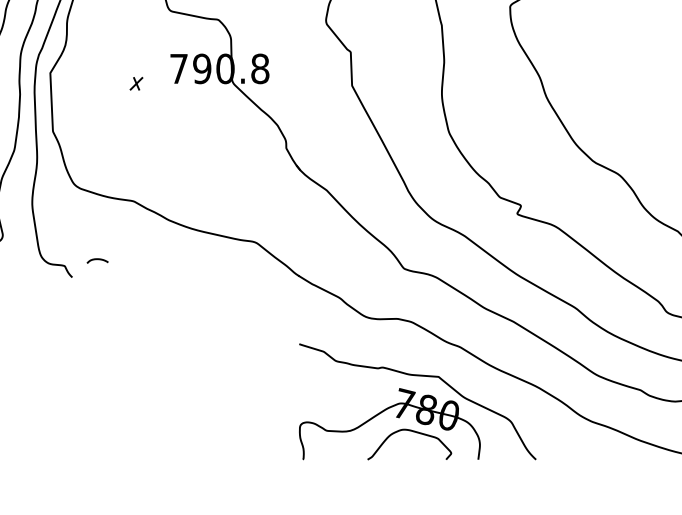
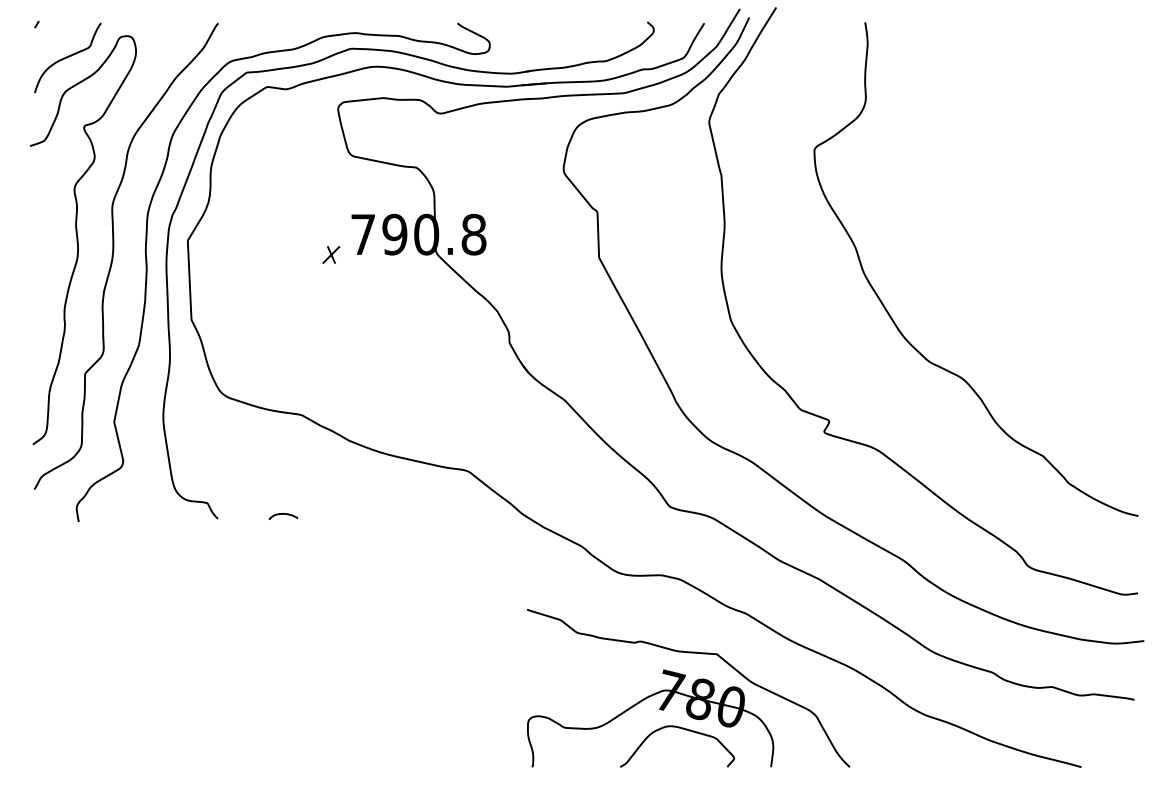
part: (136, 83) -> (331, 254), moved
curve: (97, 259) -> (283, 514), moved

